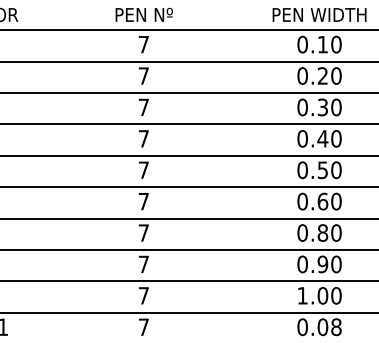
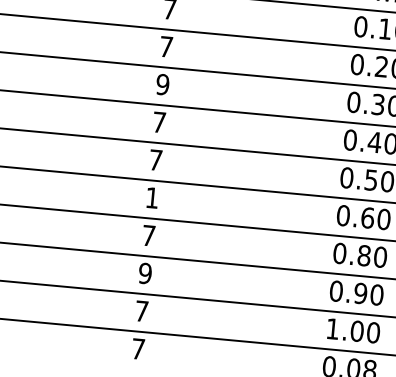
text: (143, 107) -> (162, 84), 7 -> 9
text: (143, 201) -> (151, 197), 7 -> 1
text: (143, 264) -> (144, 273), 7 -> 9

